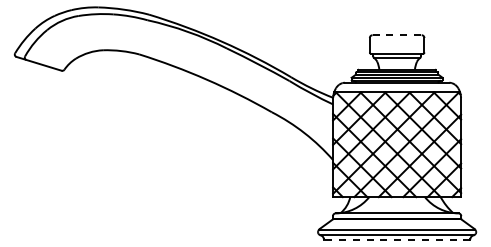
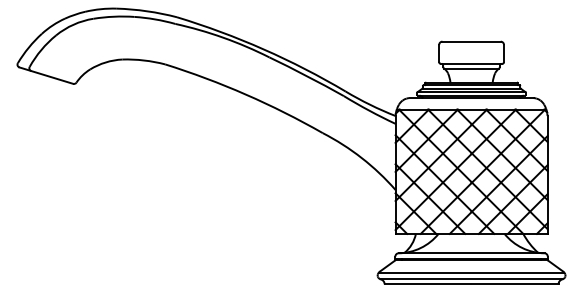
line: (397, 35) -> (472, 41), dashed -> solid
line: (397, 239) -> (471, 284), dashed -> solid

